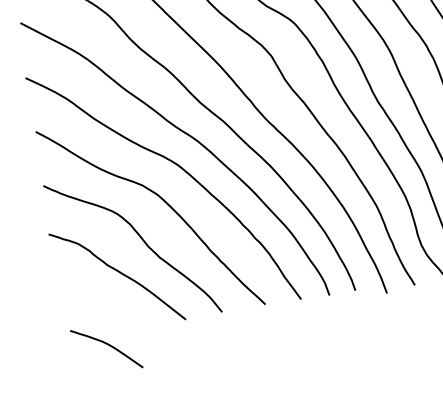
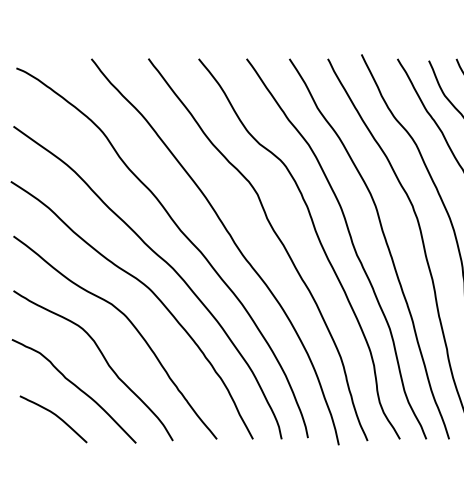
curve: (107, 345) -> (54, 415), moved

